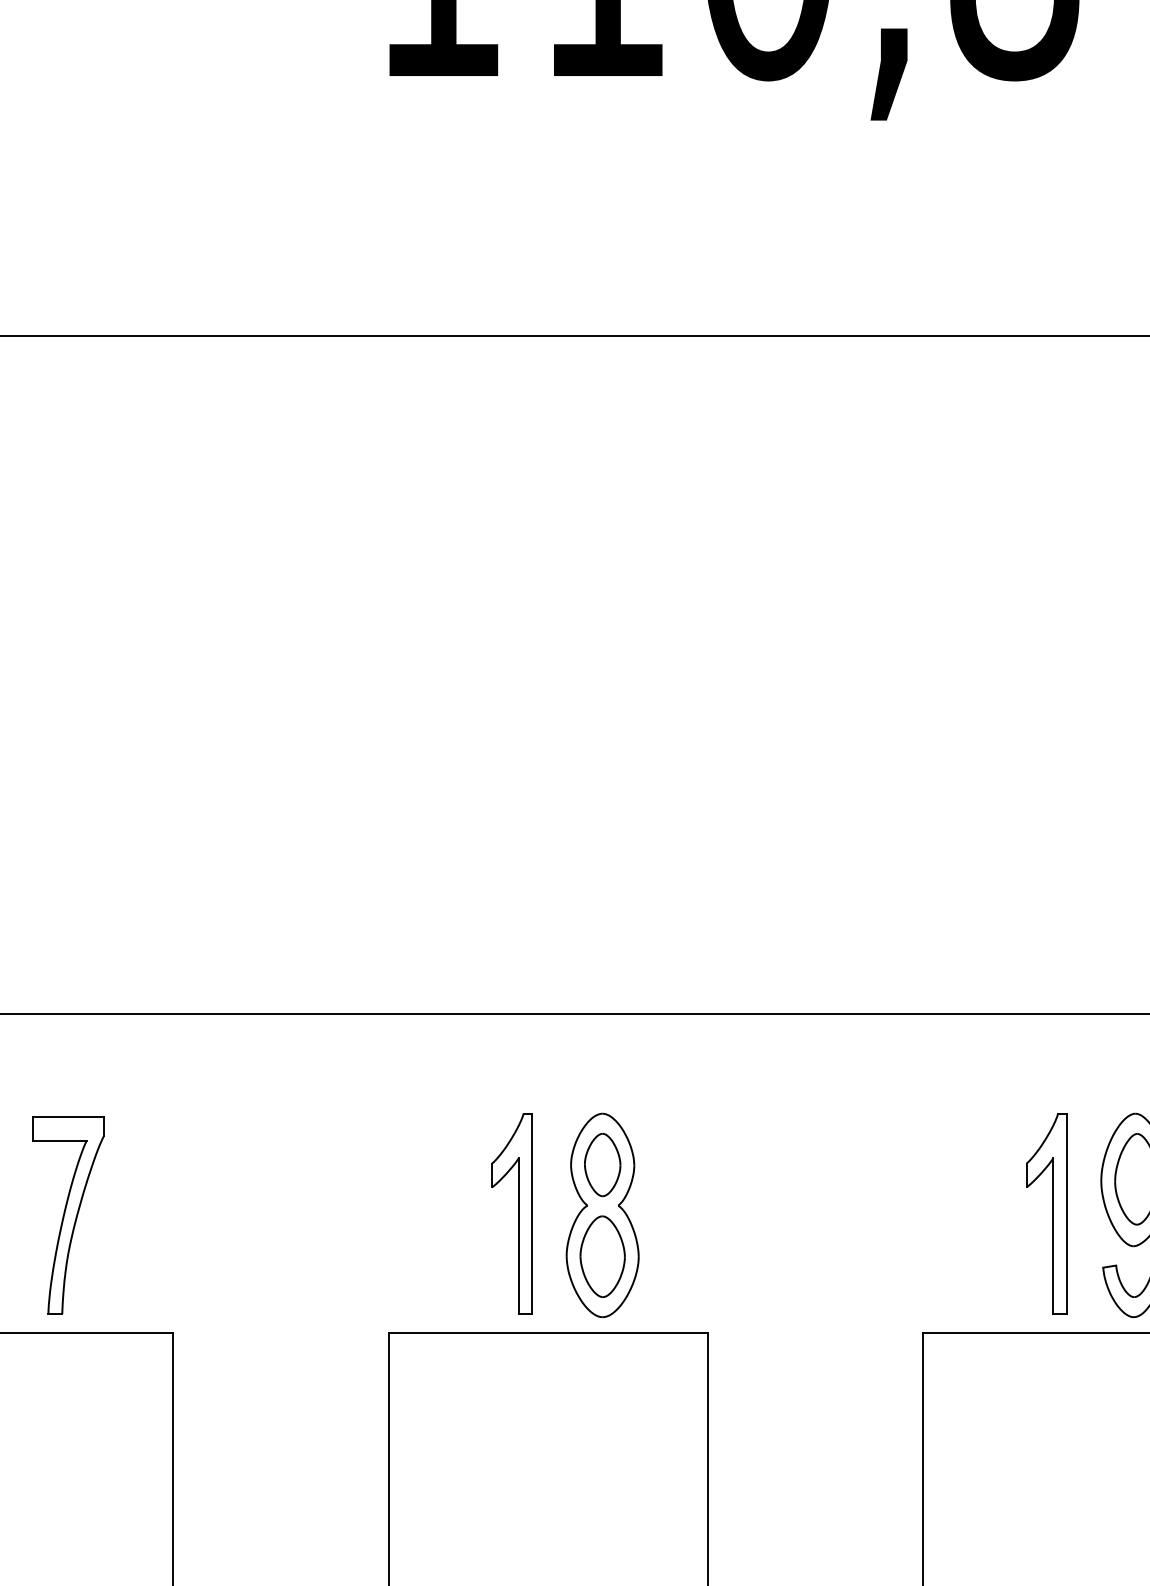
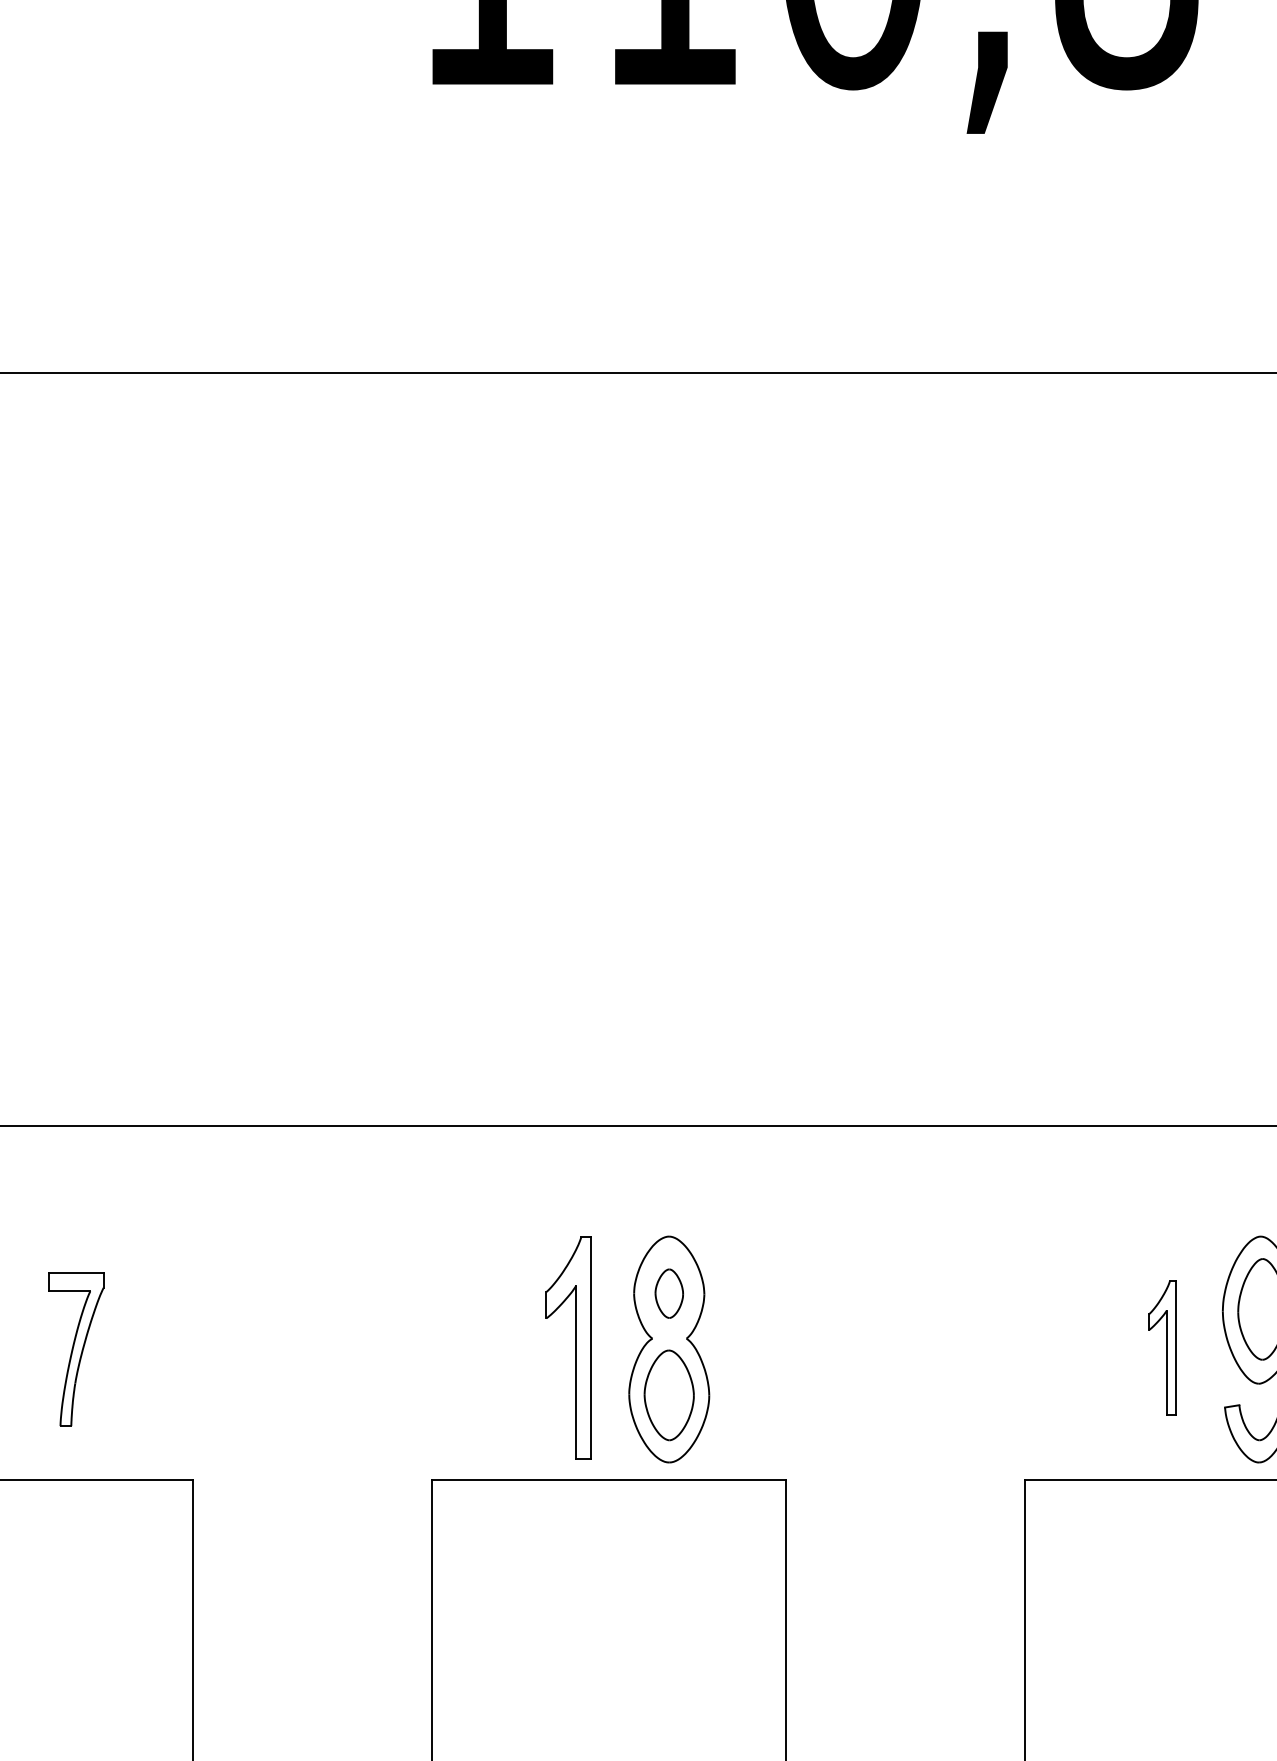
part: (602, 1165) -> (669, 1294), size x0.7
part: (1046, 1213) -> (1162, 1347), size x0.6
part: (68, 1215) -> (76, 1349), size x0.7

